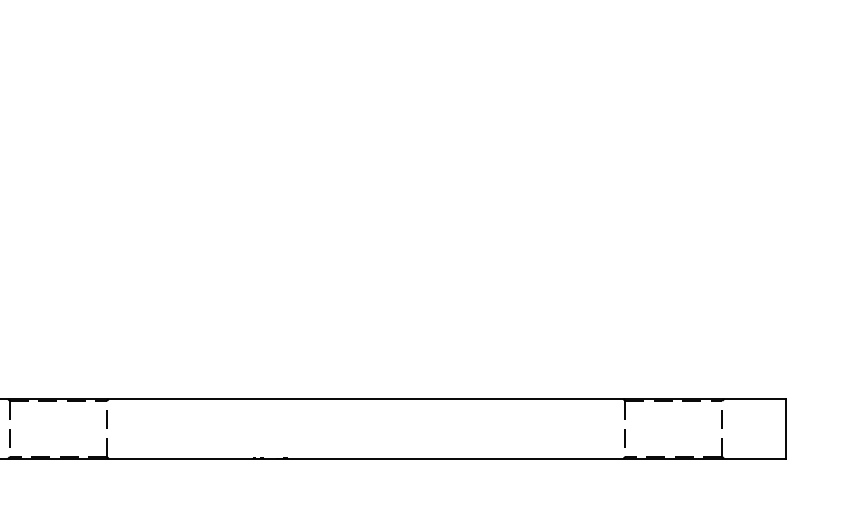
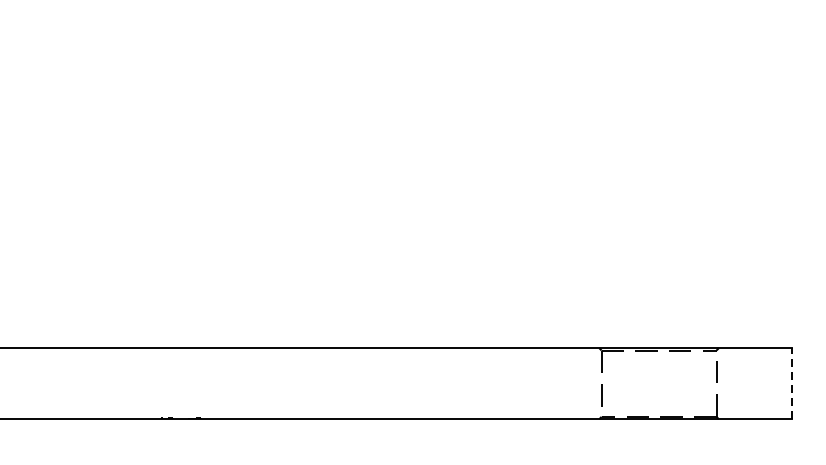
line: (785, 428) -> (791, 383), solid -> dashed

